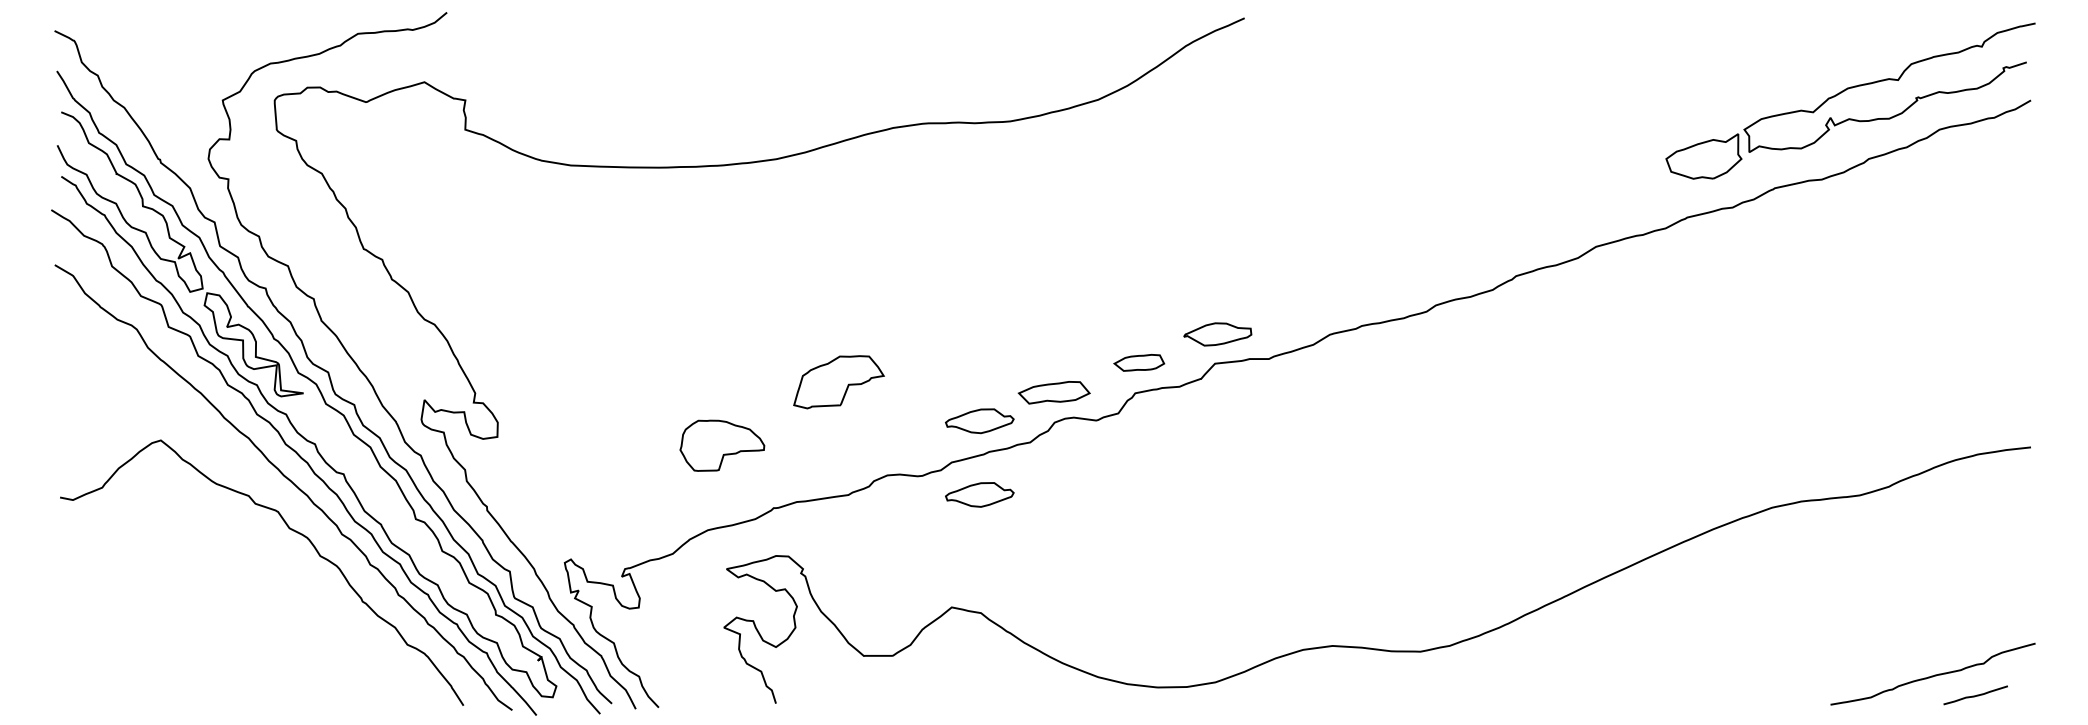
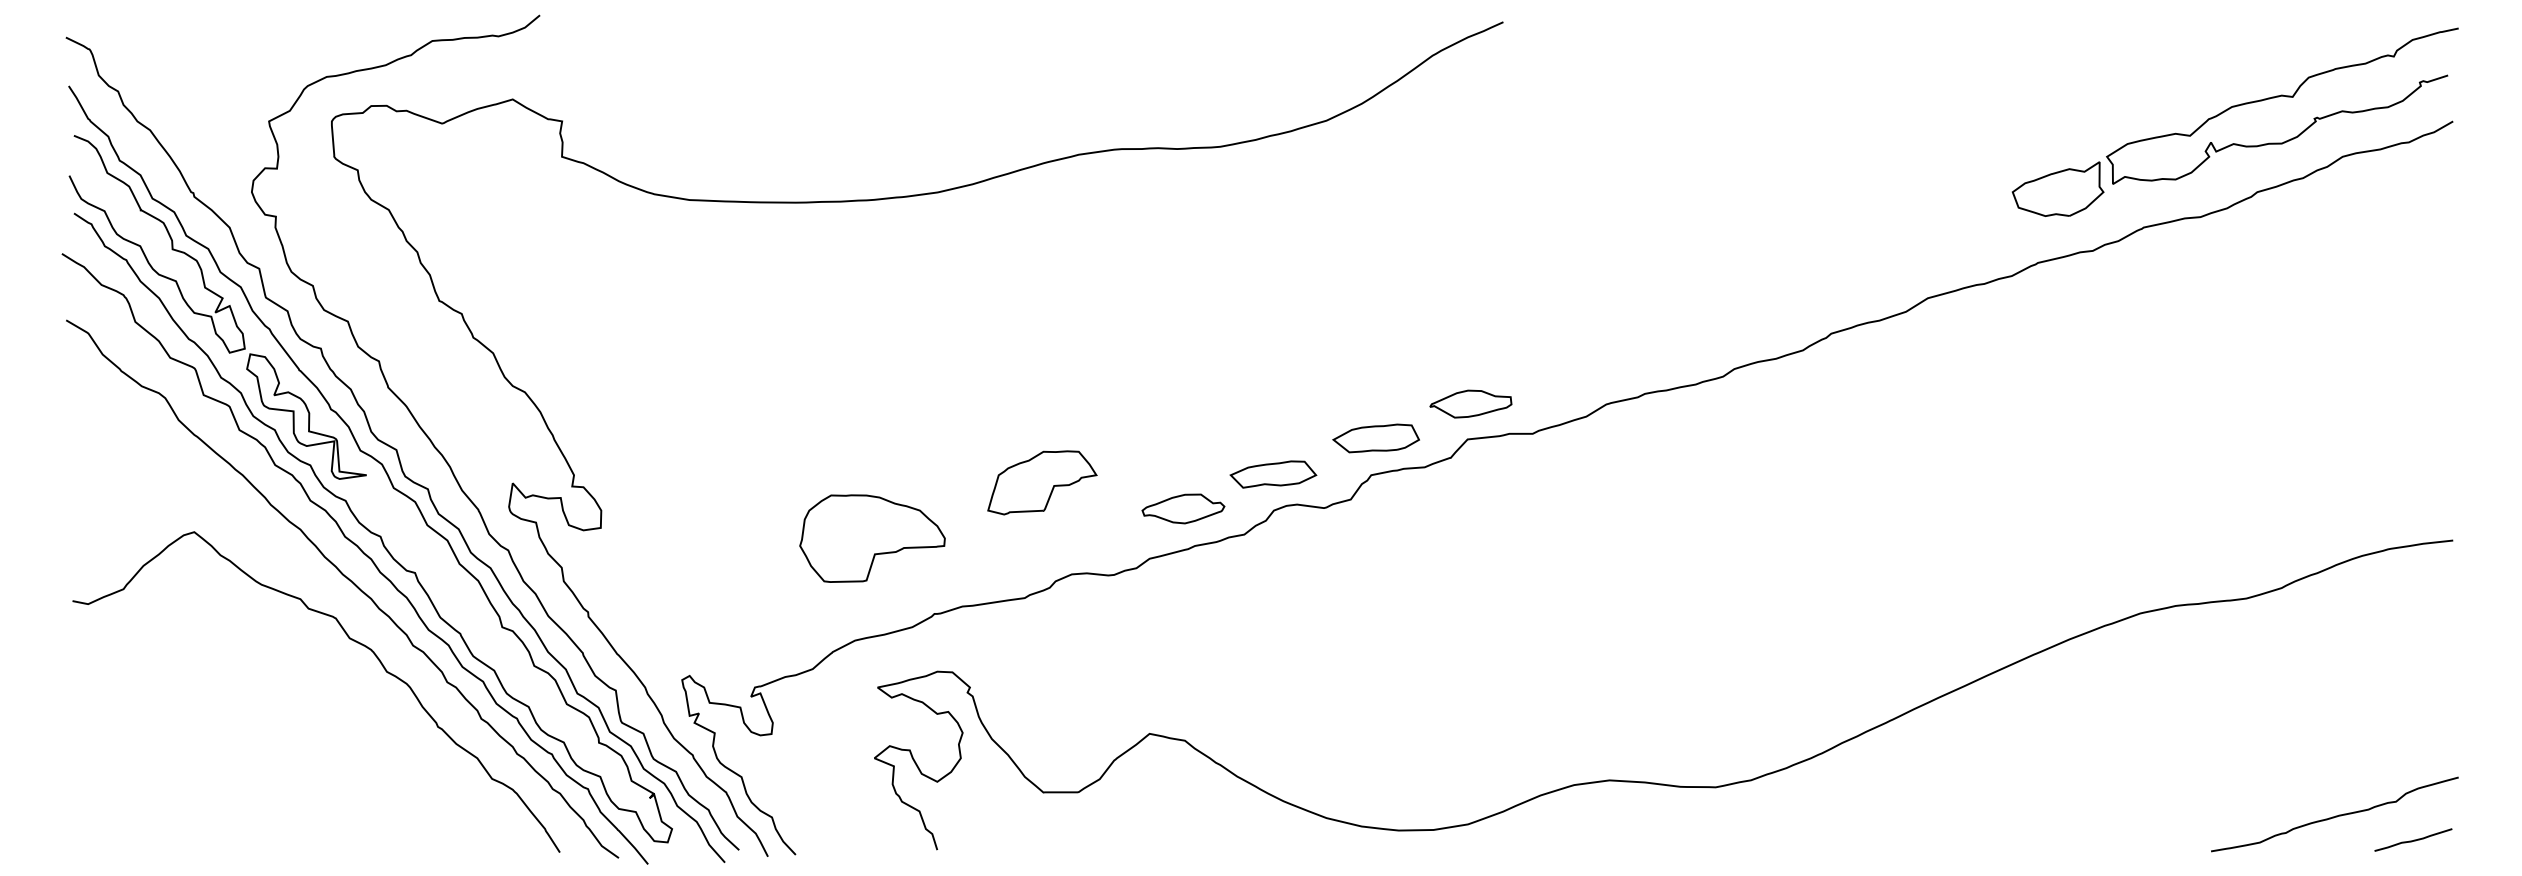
part: (1138, 362) -> (1375, 438), size x1.43
part: (839, 381) -> (1042, 482), moved
part: (722, 445) -> (872, 538), size x1.43
part: (979, 494) -> (1183, 597), removed
curve: (1976, 694) -> (2414, 839), moved

